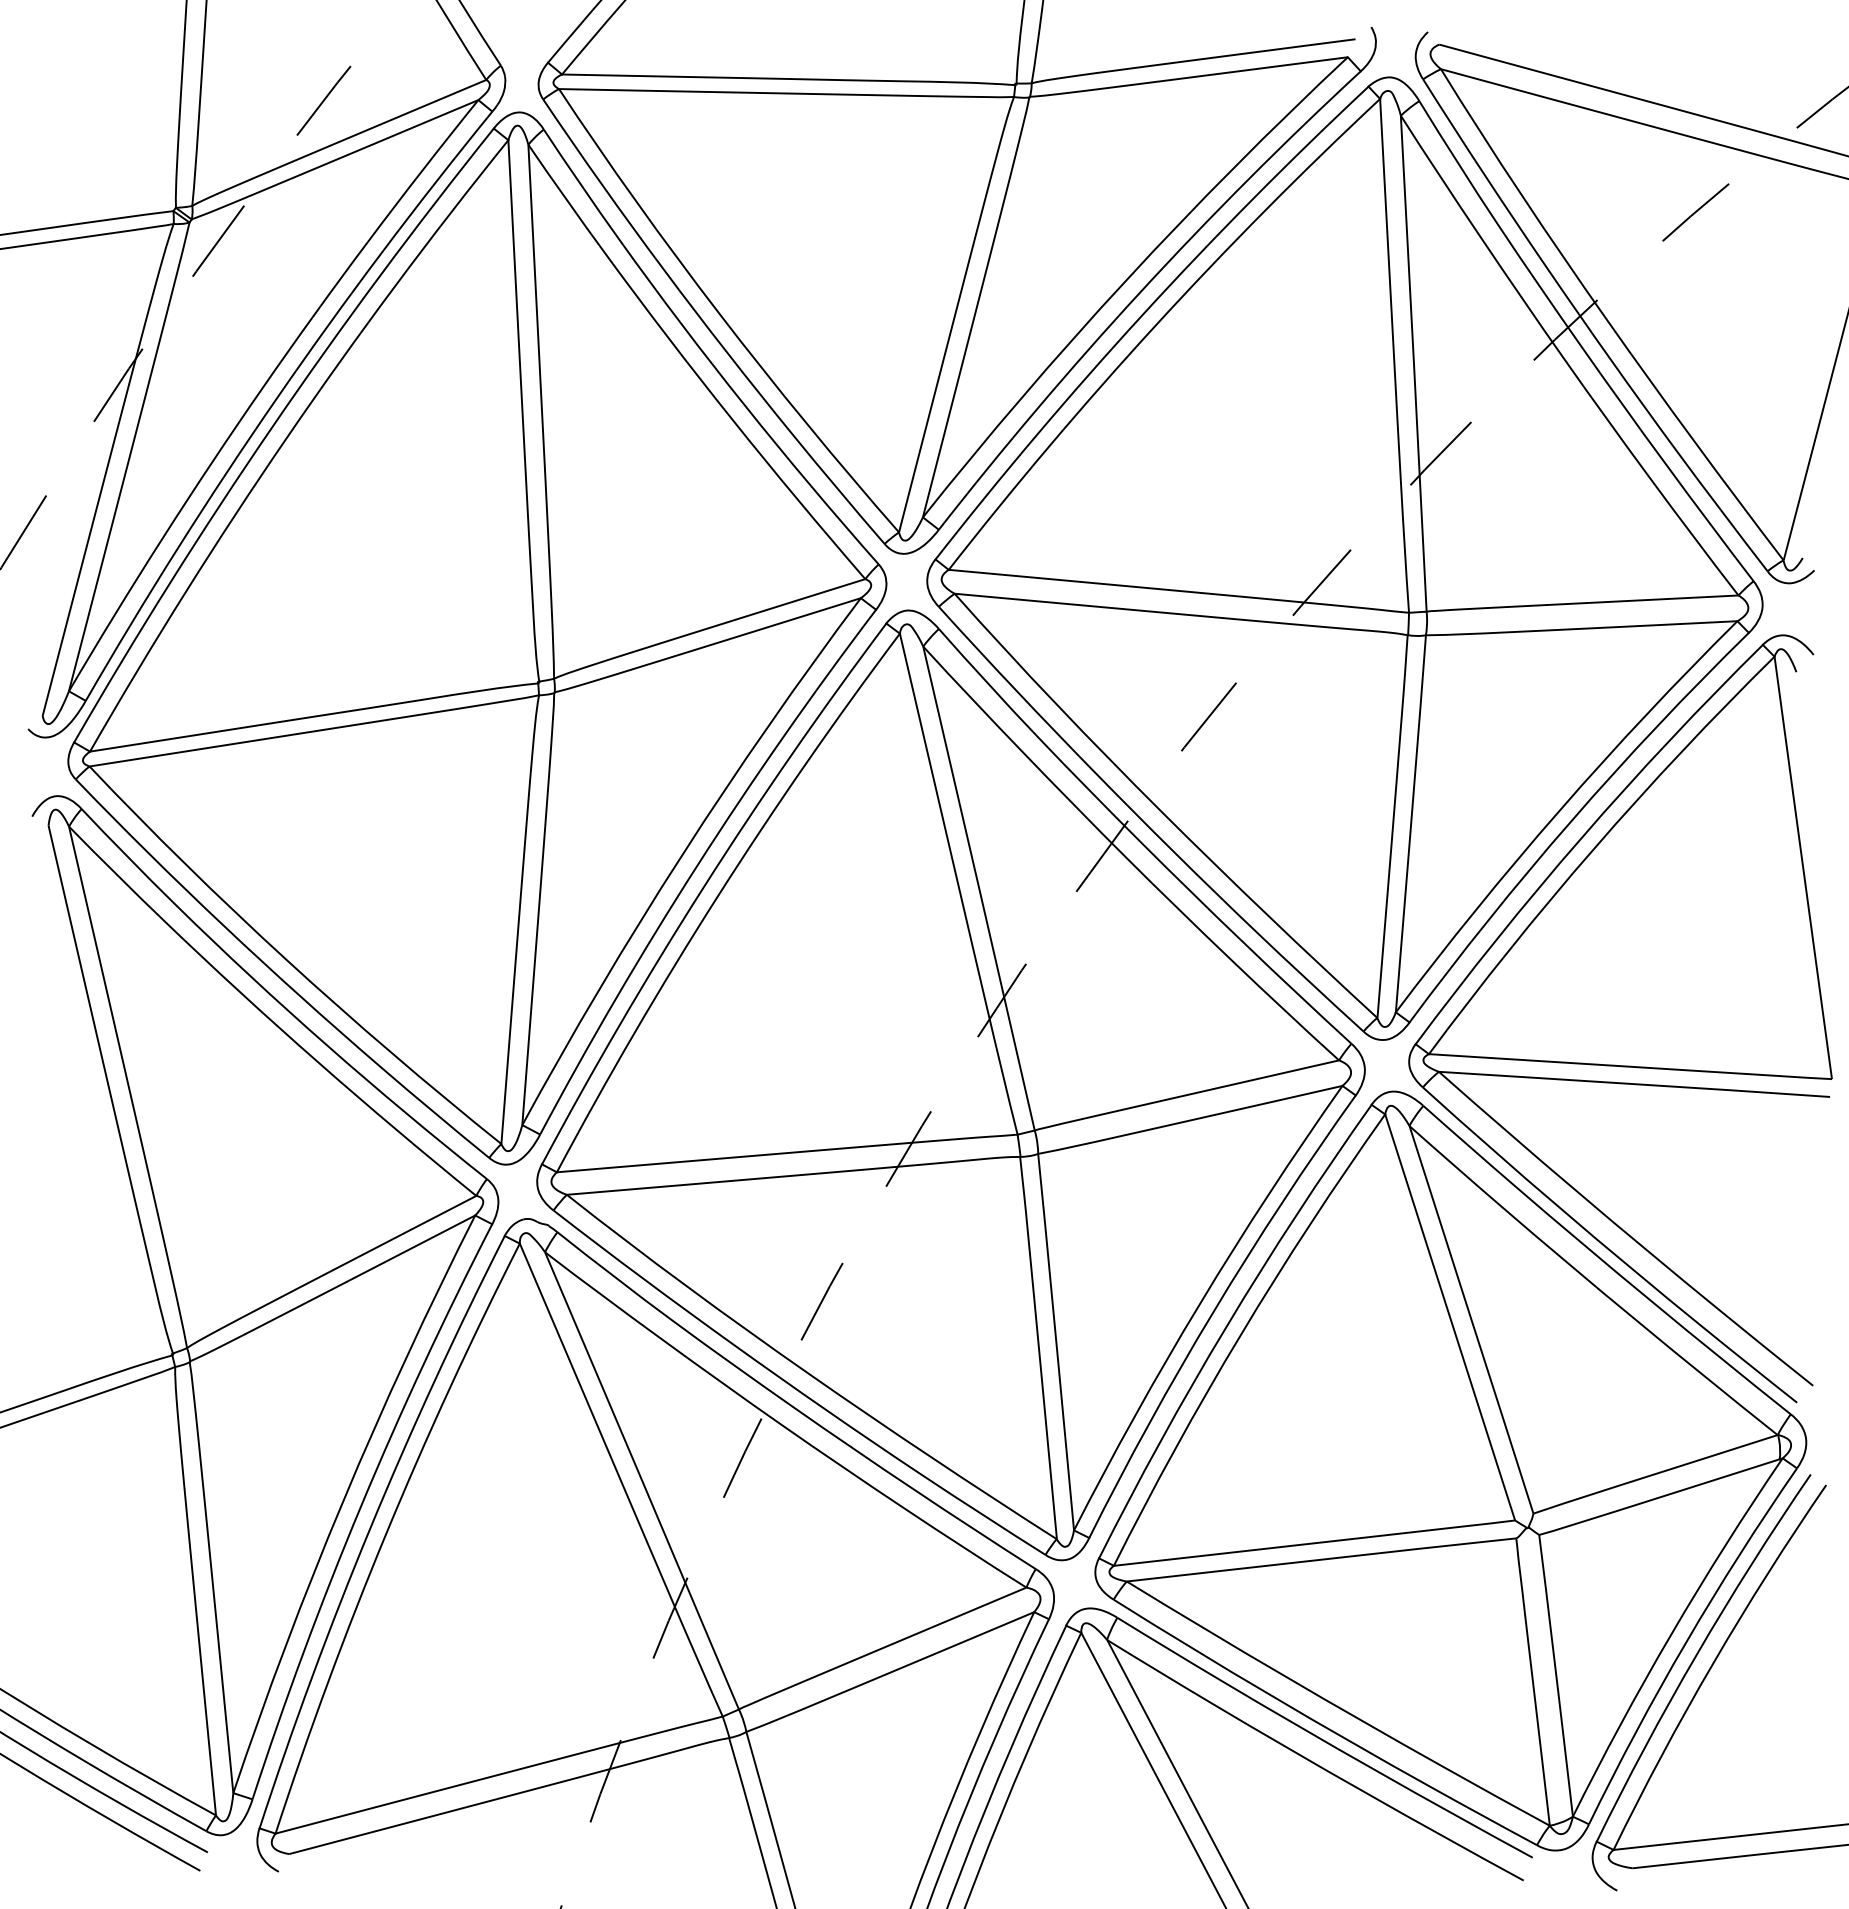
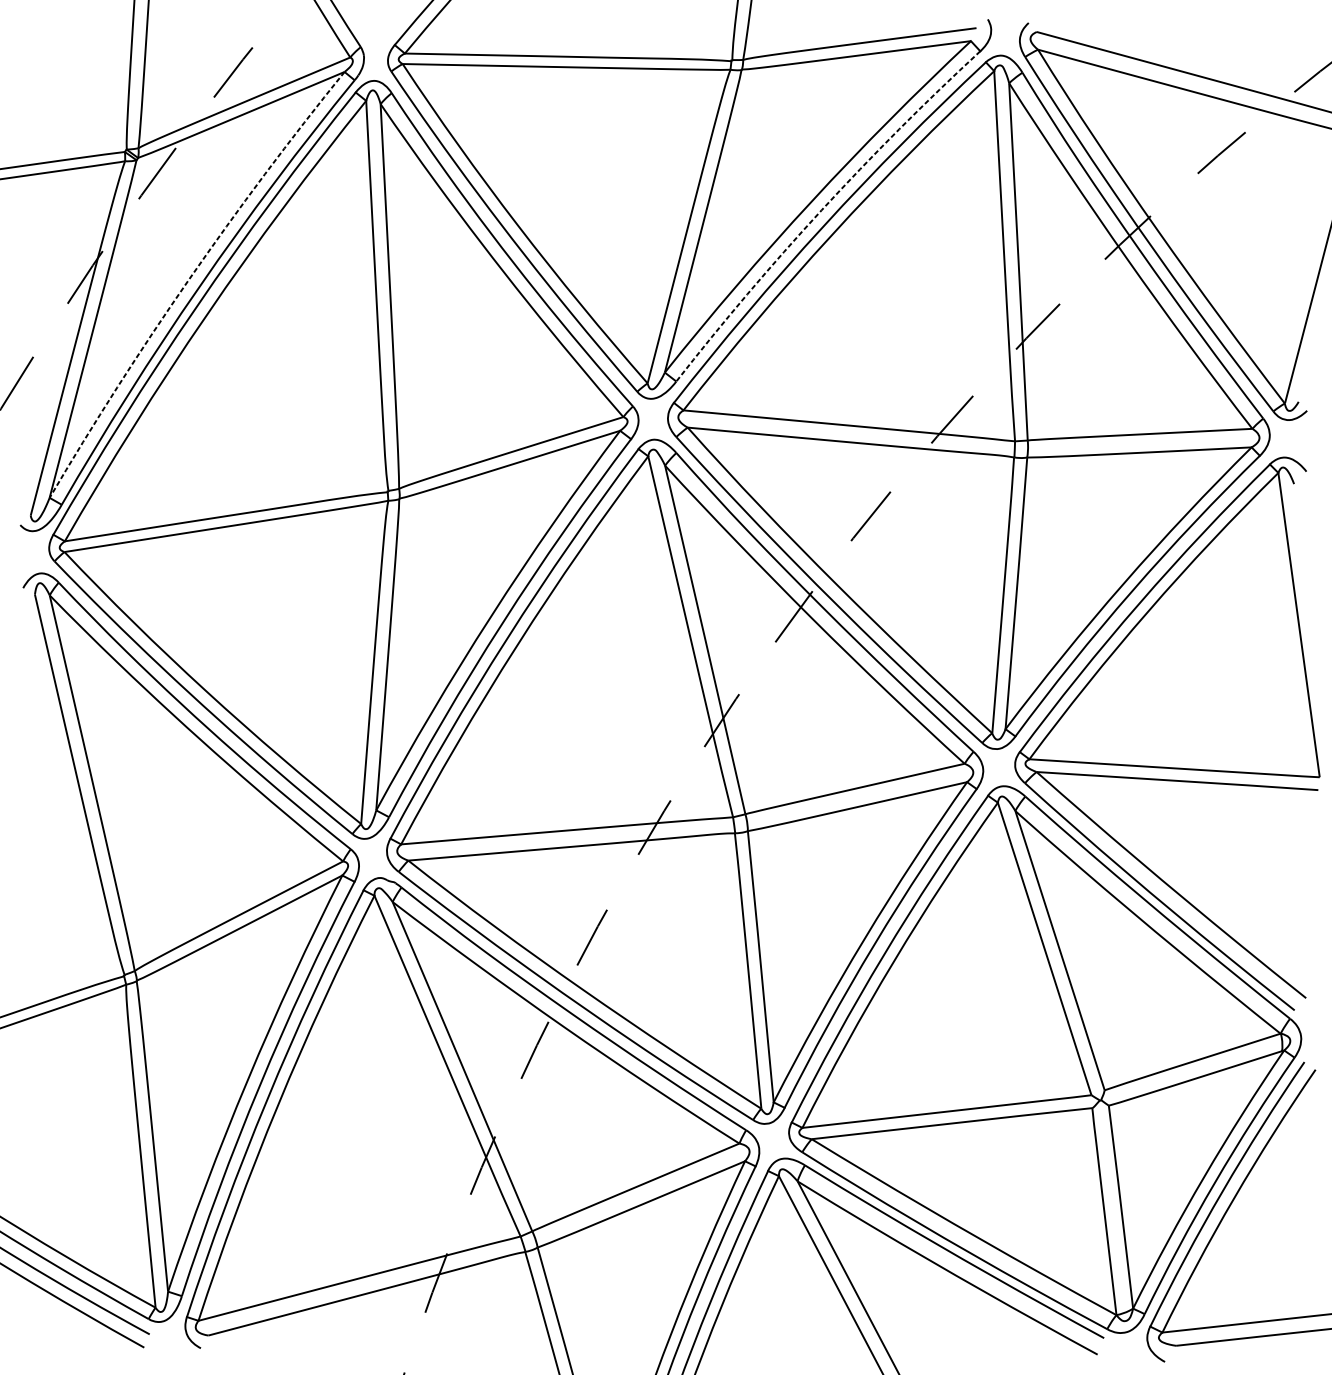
arc: (1140, 292) -> (821, 210), solid -> dashed
arc: (262, 388) -> (189, 279), solid -> dashed

